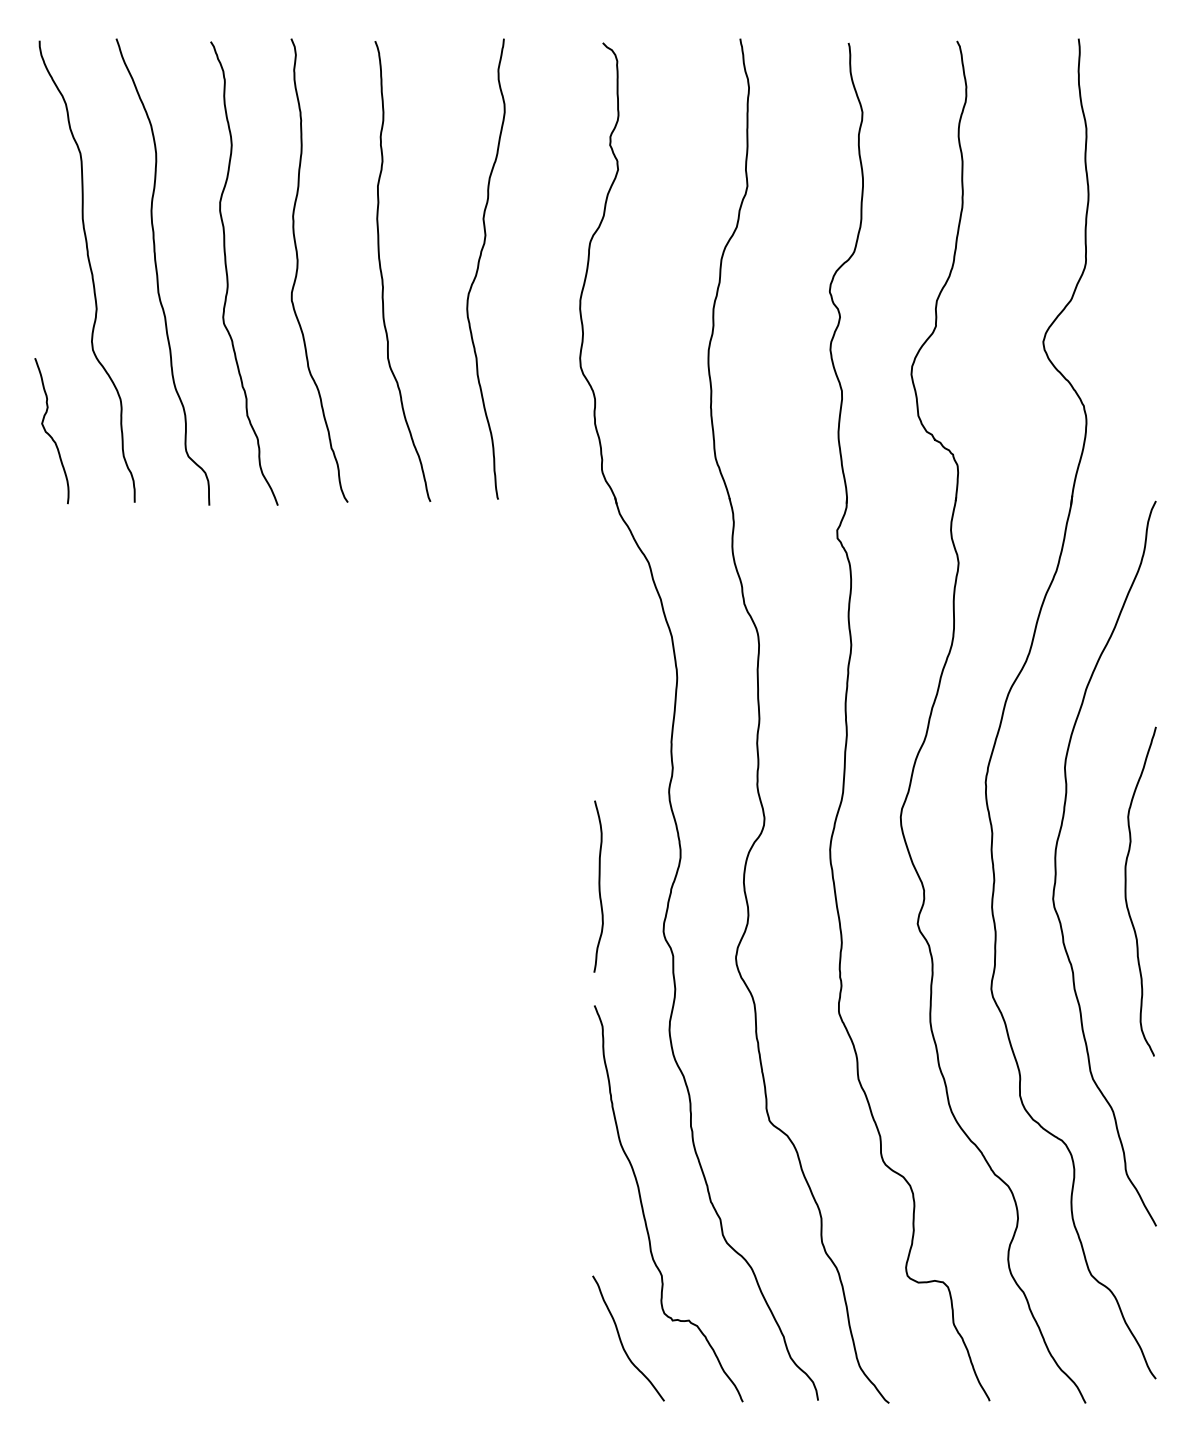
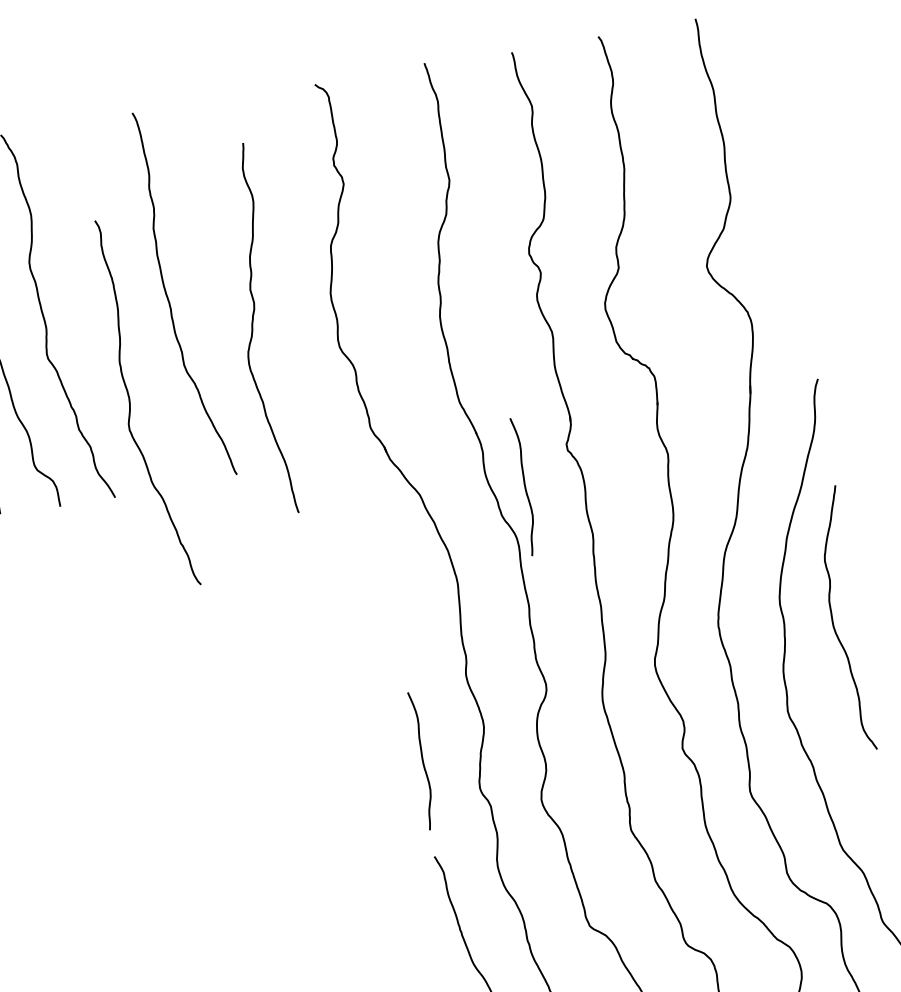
curve: (479, 266) -> (253, 328), moved
curve: (298, 269) -> (131, 404), moved
curve: (777, 573) -> (524, 486), added
curve: (1126, 891) -> (833, 621), moved

